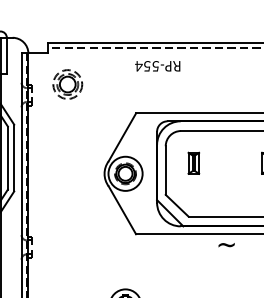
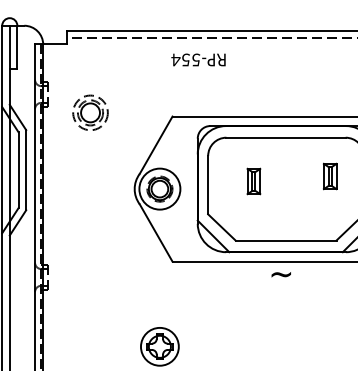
part: (67, 84) -> (90, 112), moved
part: (193, 163) -> (253, 181), moved

